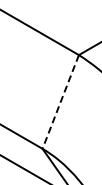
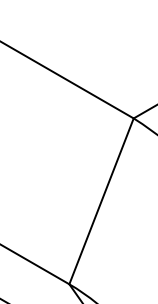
line: (60, 102) -> (101, 202), dashed -> solid

